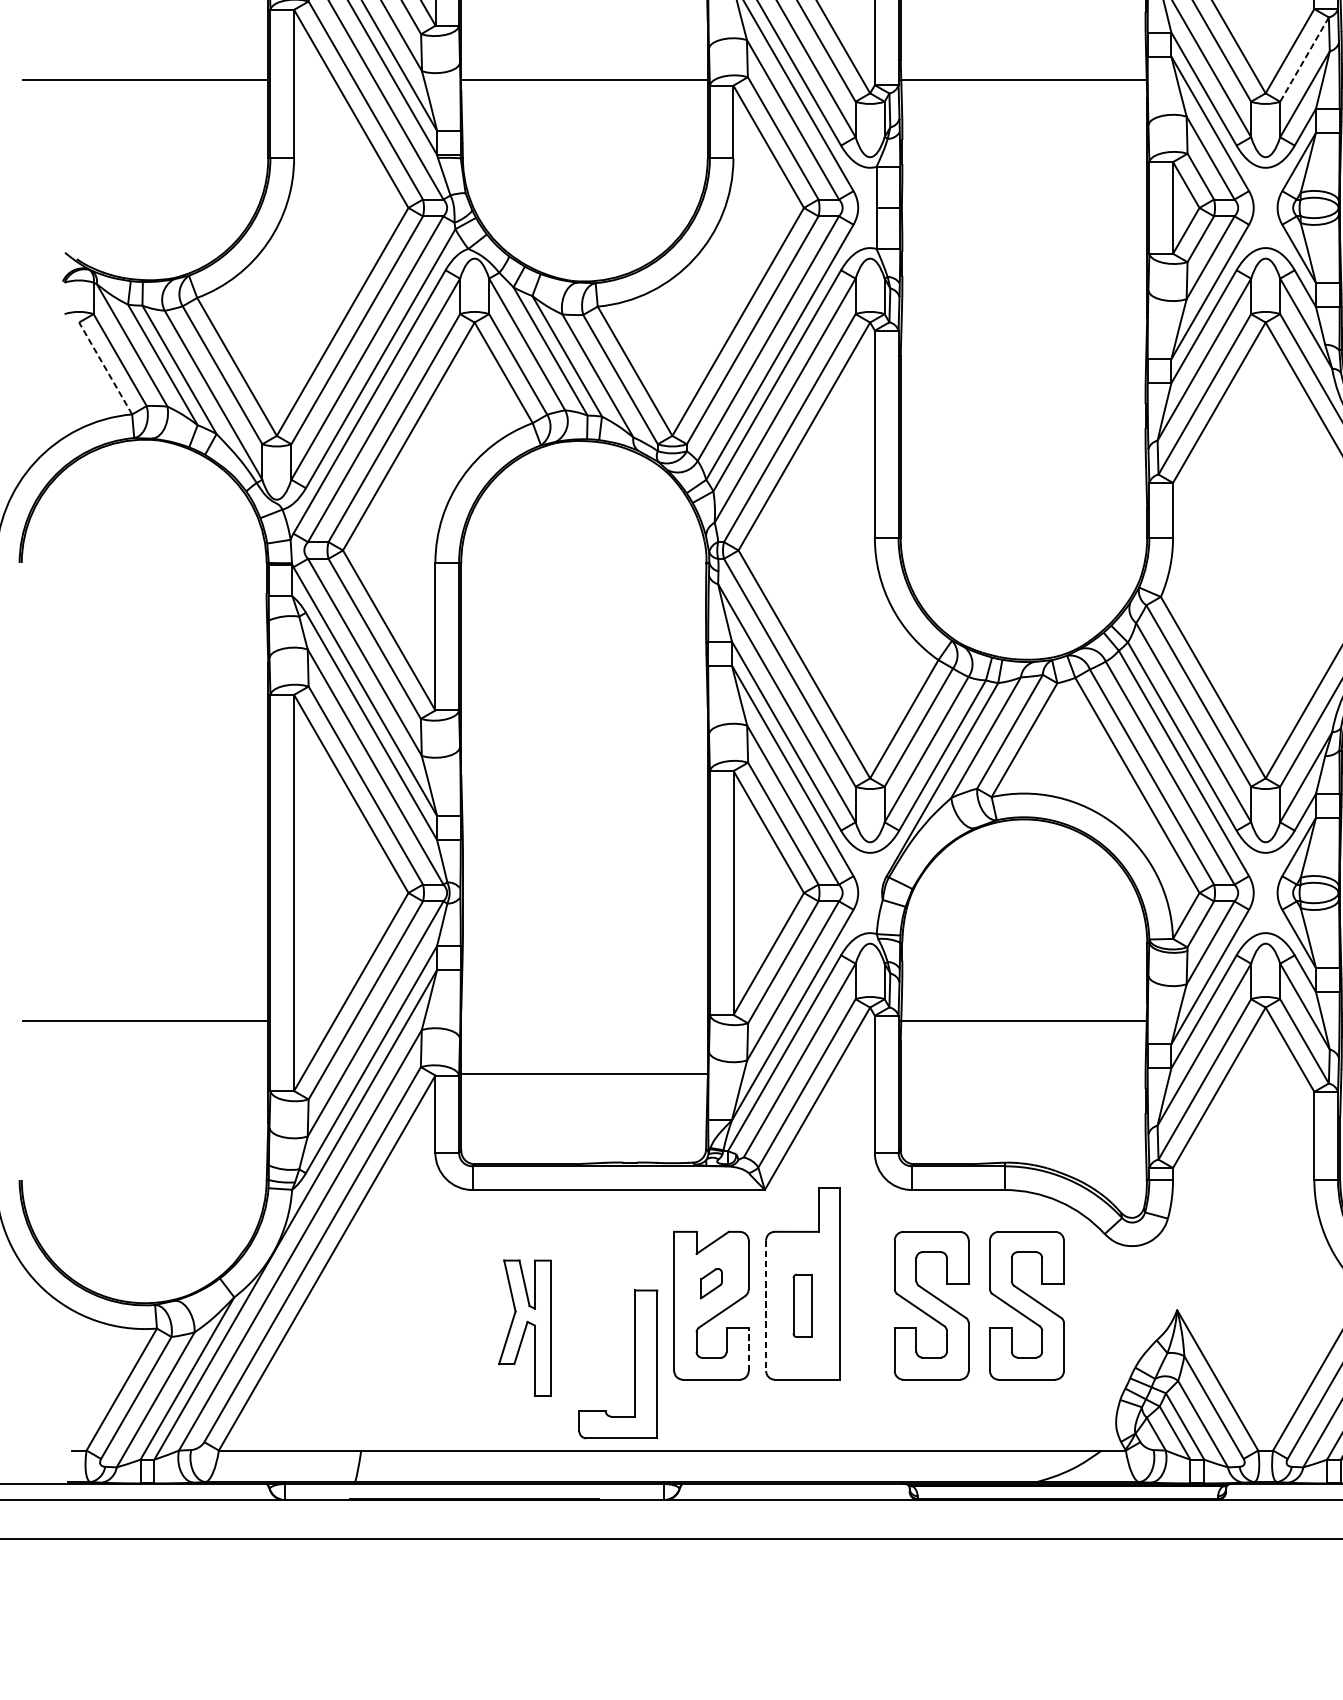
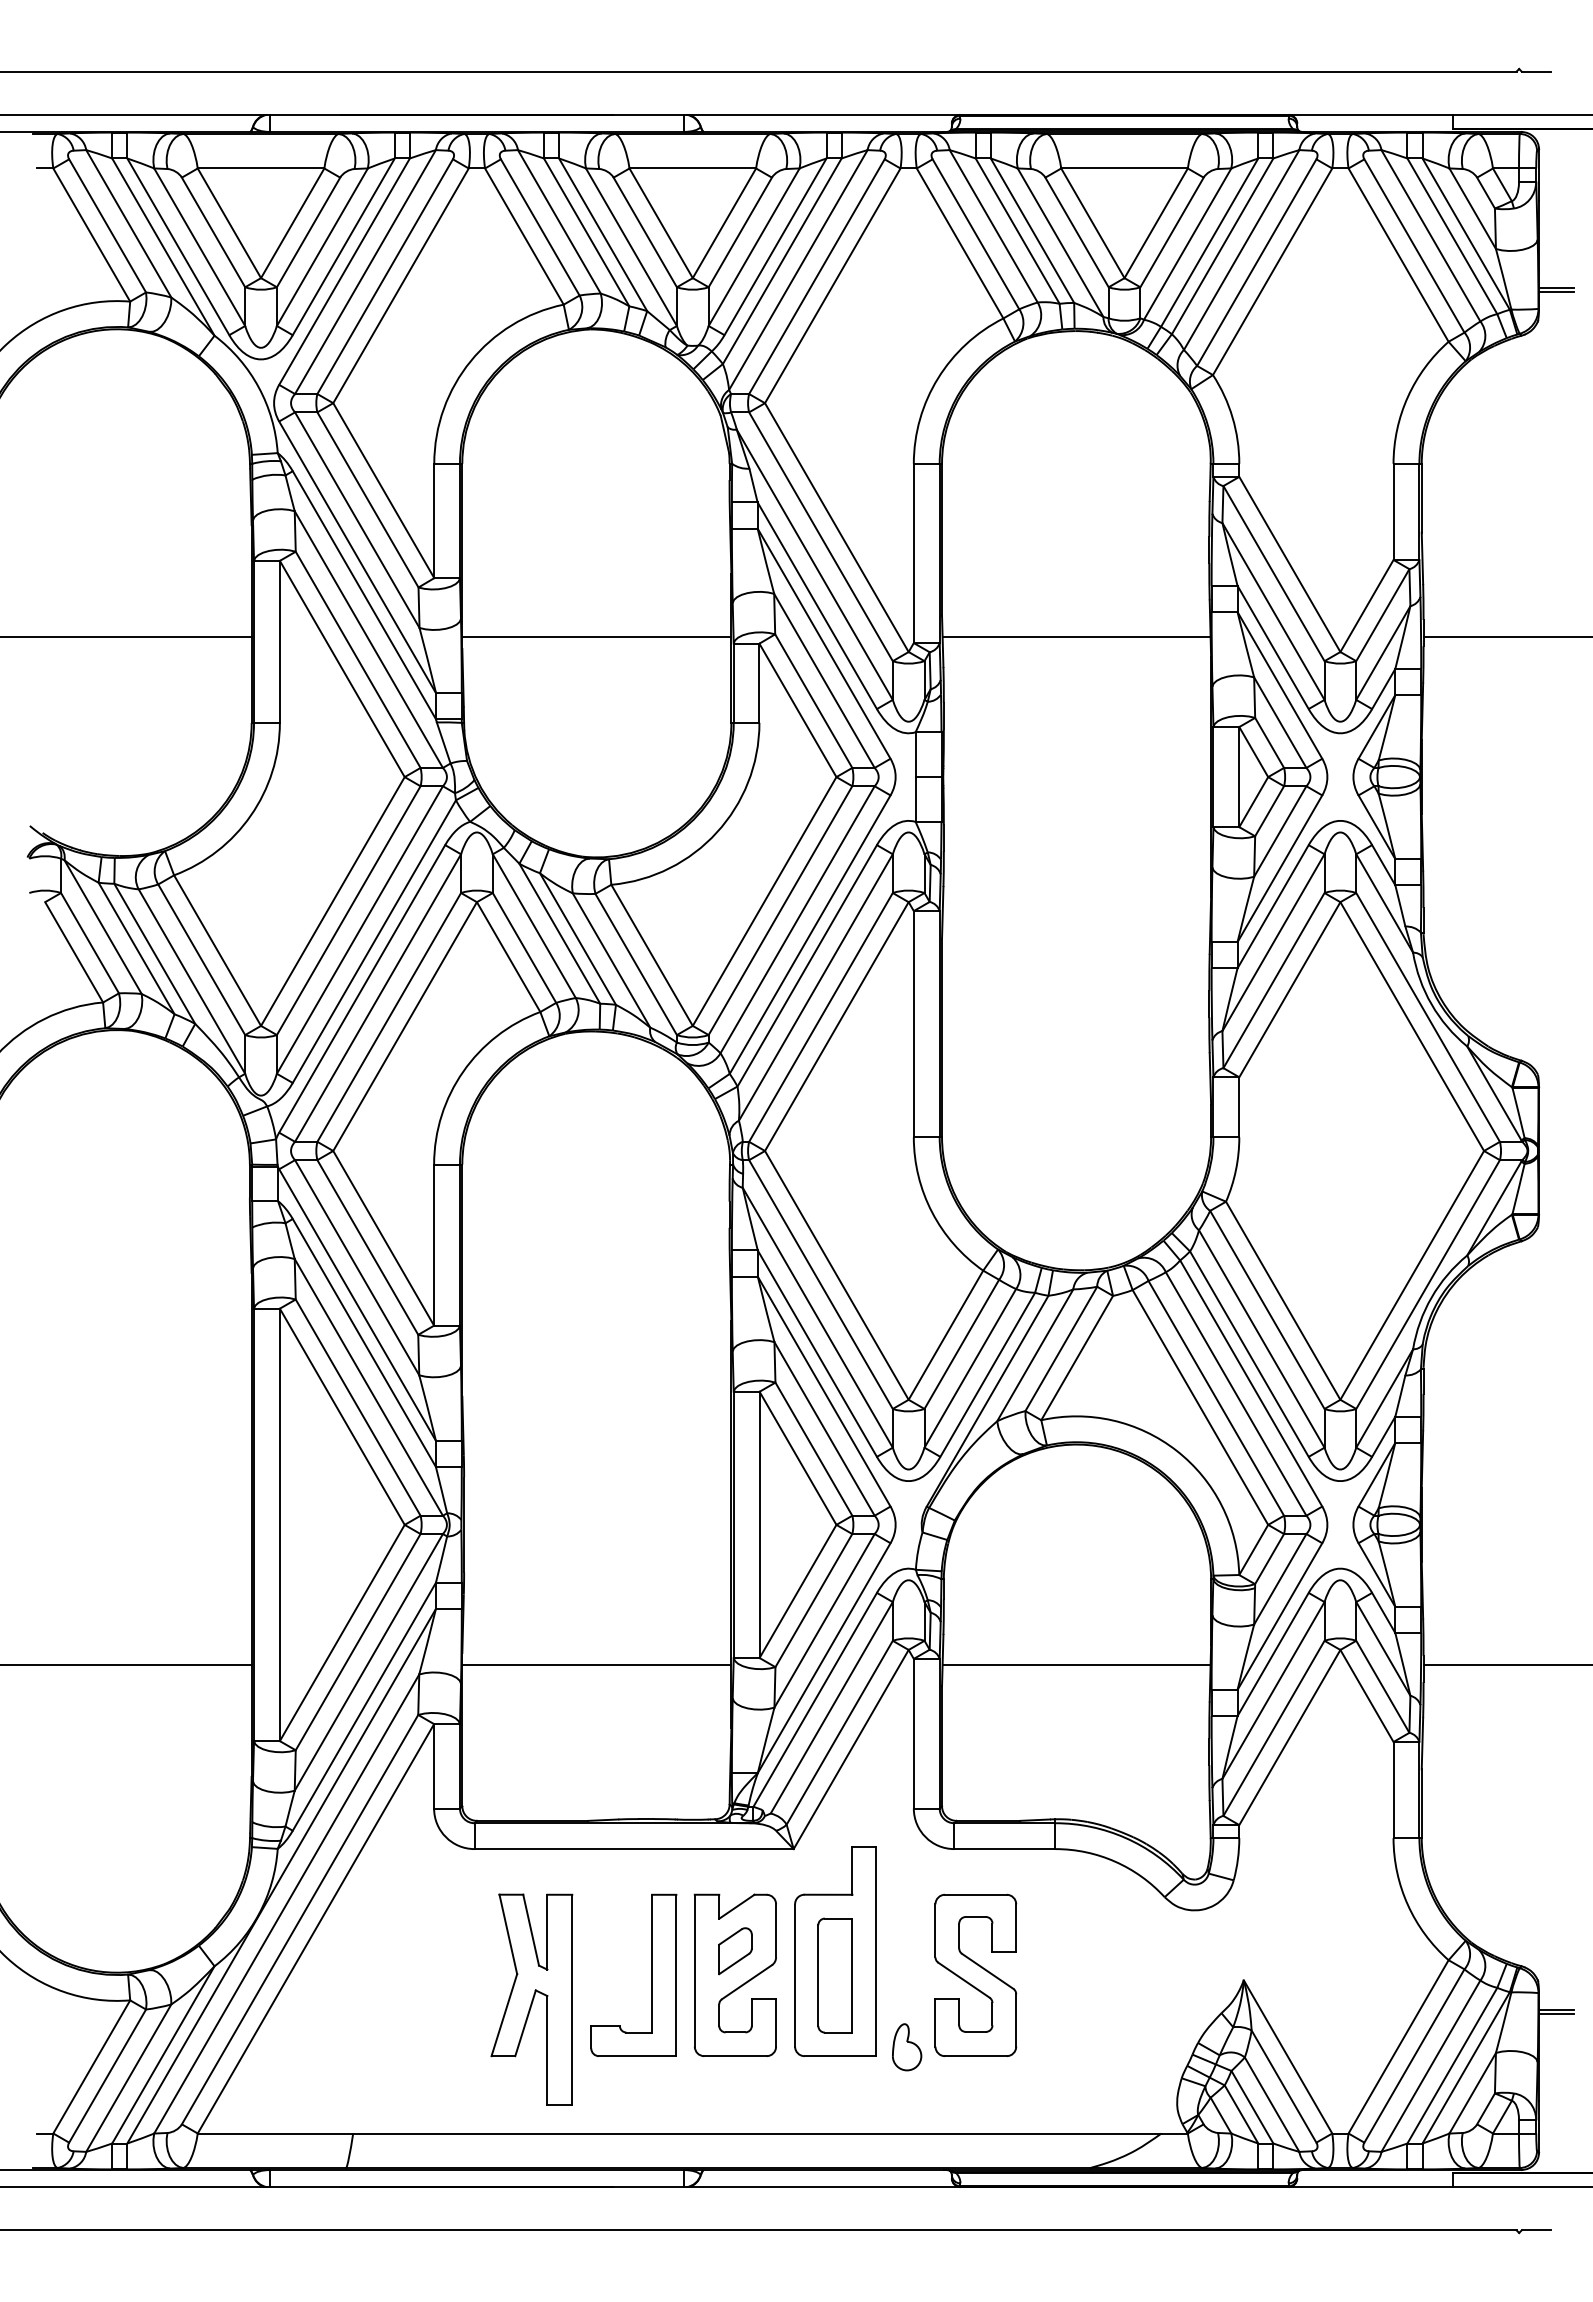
line: (1304, 59) -> (1382, 615), dashed -> solid
line: (105, 368) -> (74, 952), dashed -> solid
line: (584, 1074) -> (596, 1664), moved
part: (711, 1283) -> (735, 1951), size x1.43
part: (1026, 1304) -> (1079, 1974), removed
part: (802, 1305) -> (834, 1975), size x1.67
line: (766, 1306) -> (795, 1976), dashed -> solid
part: (524, 1327) -> (531, 1999), size x1.43
line: (749, 1349) -> (776, 2023), dashed -> solid
part: (634, 1363) -> (651, 1974), moved
part: (869, 1371) -> (907, 2047), added

